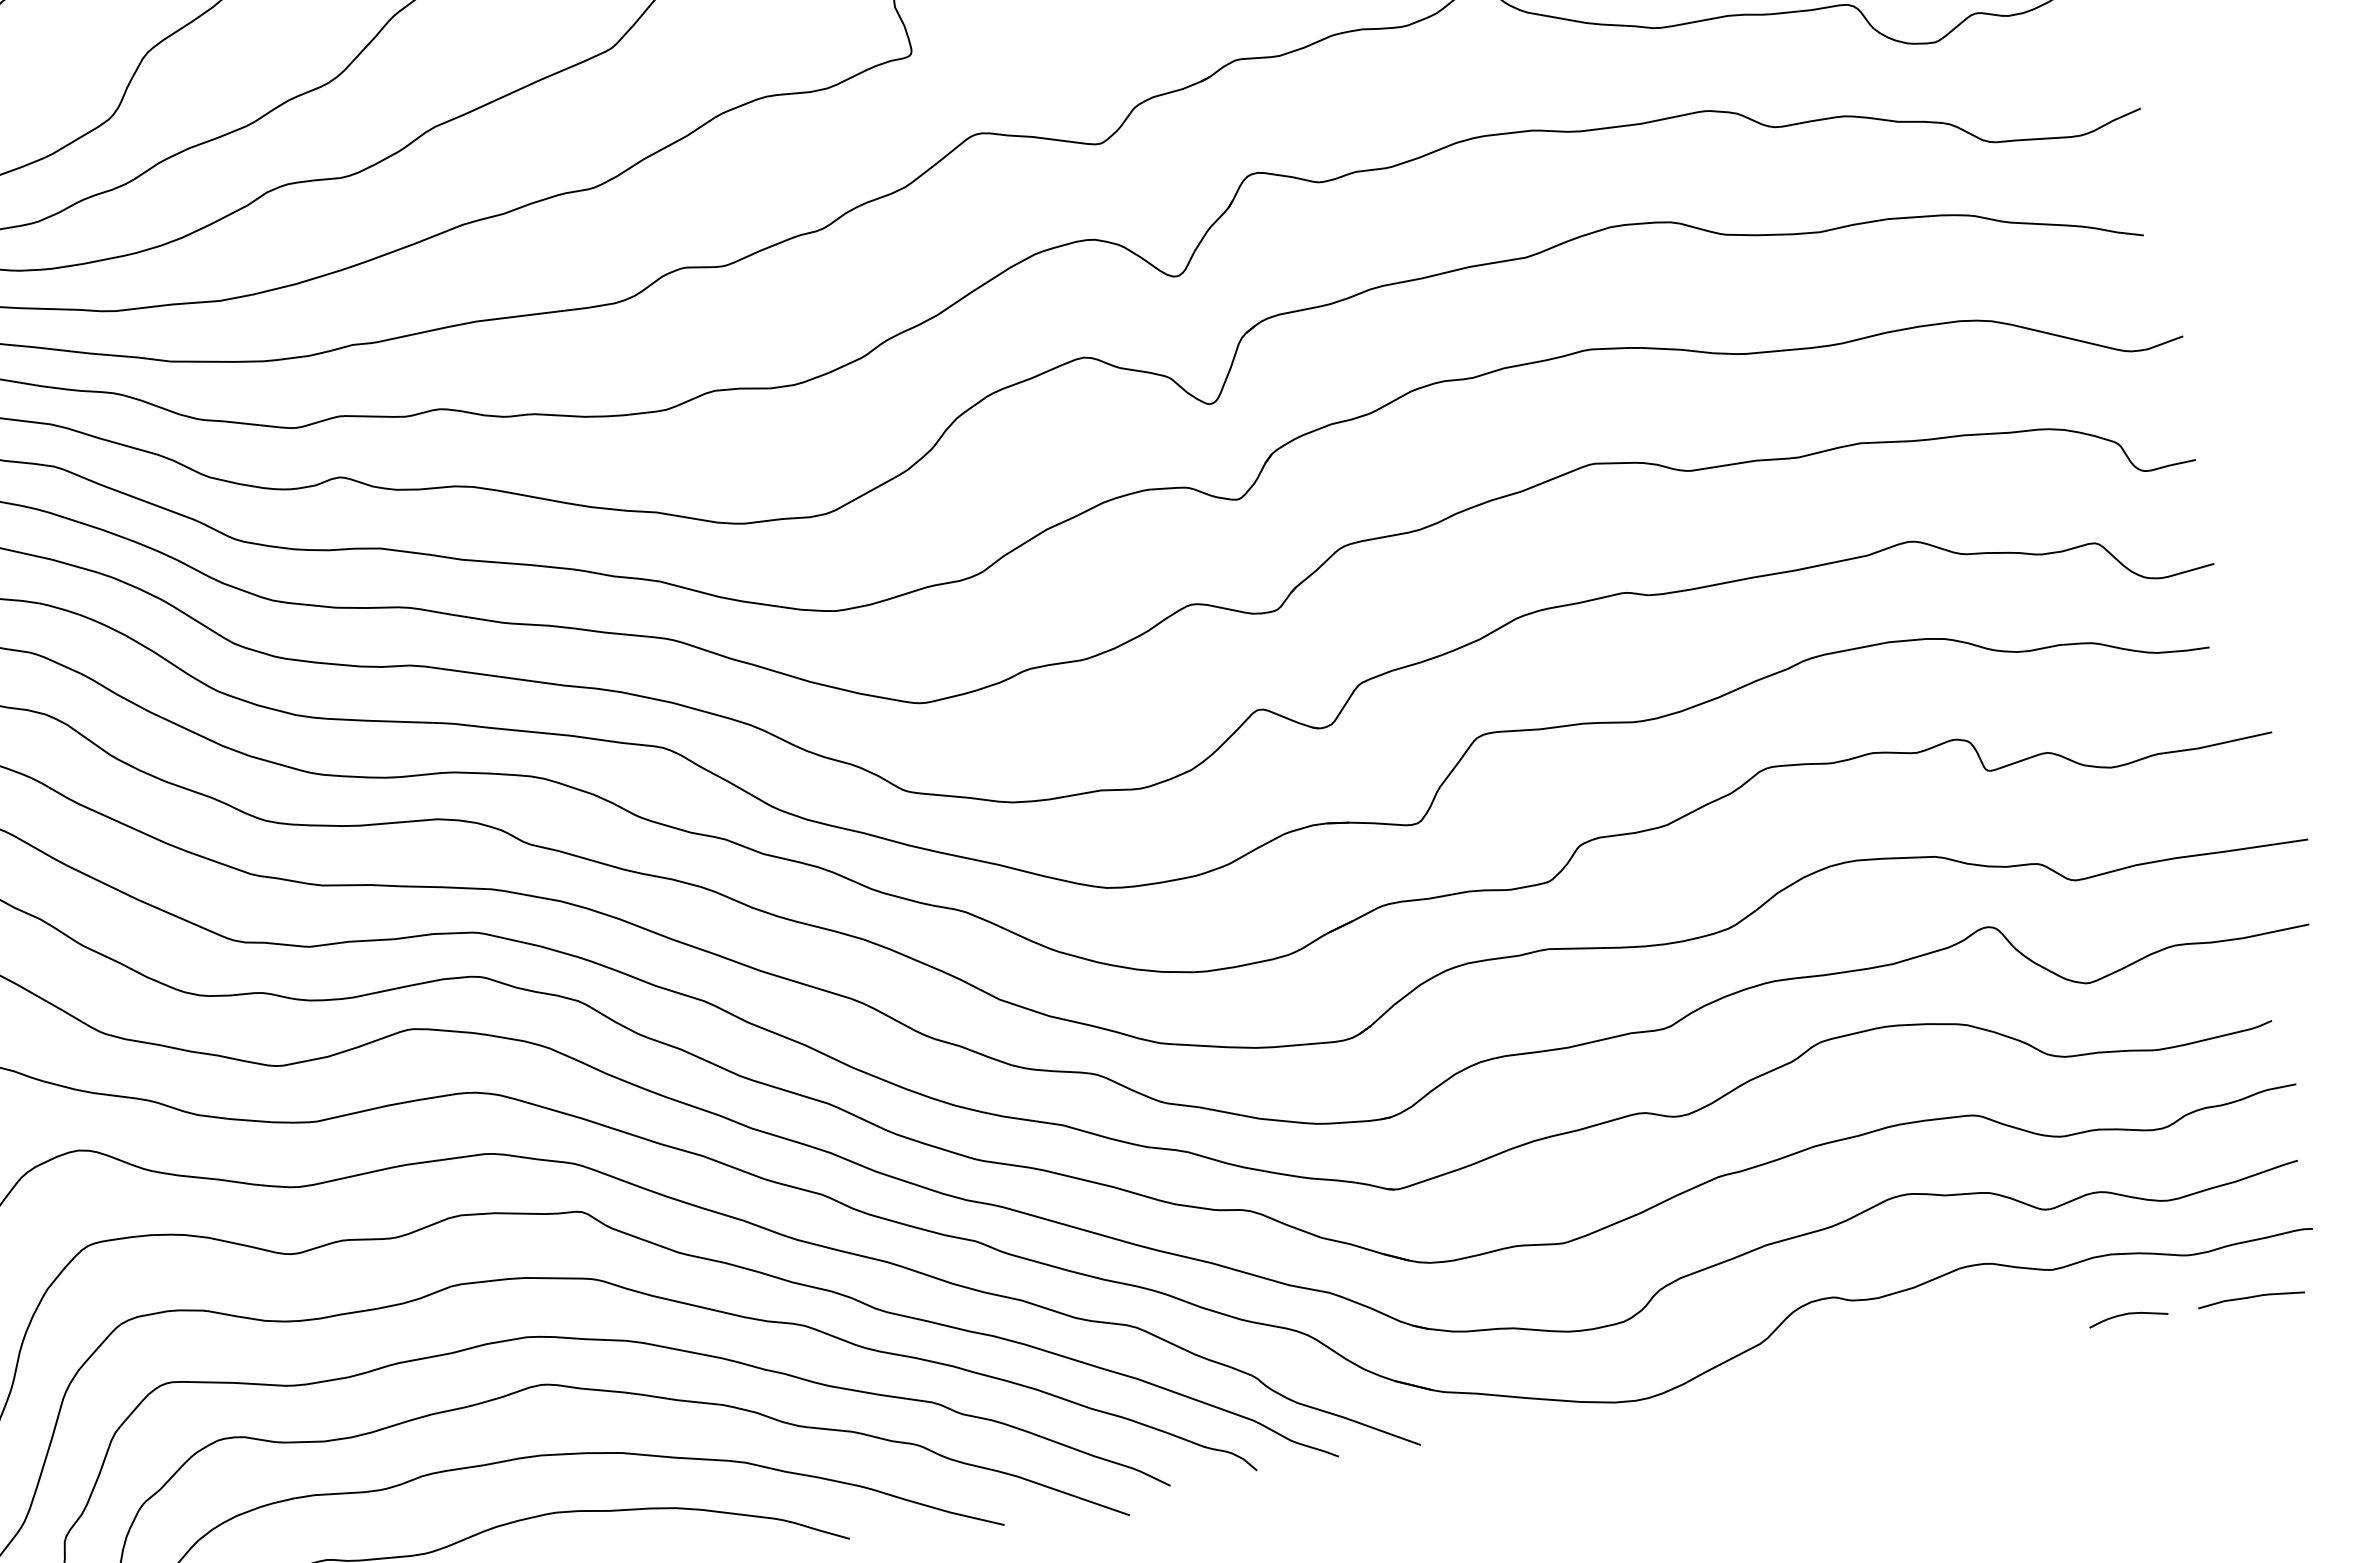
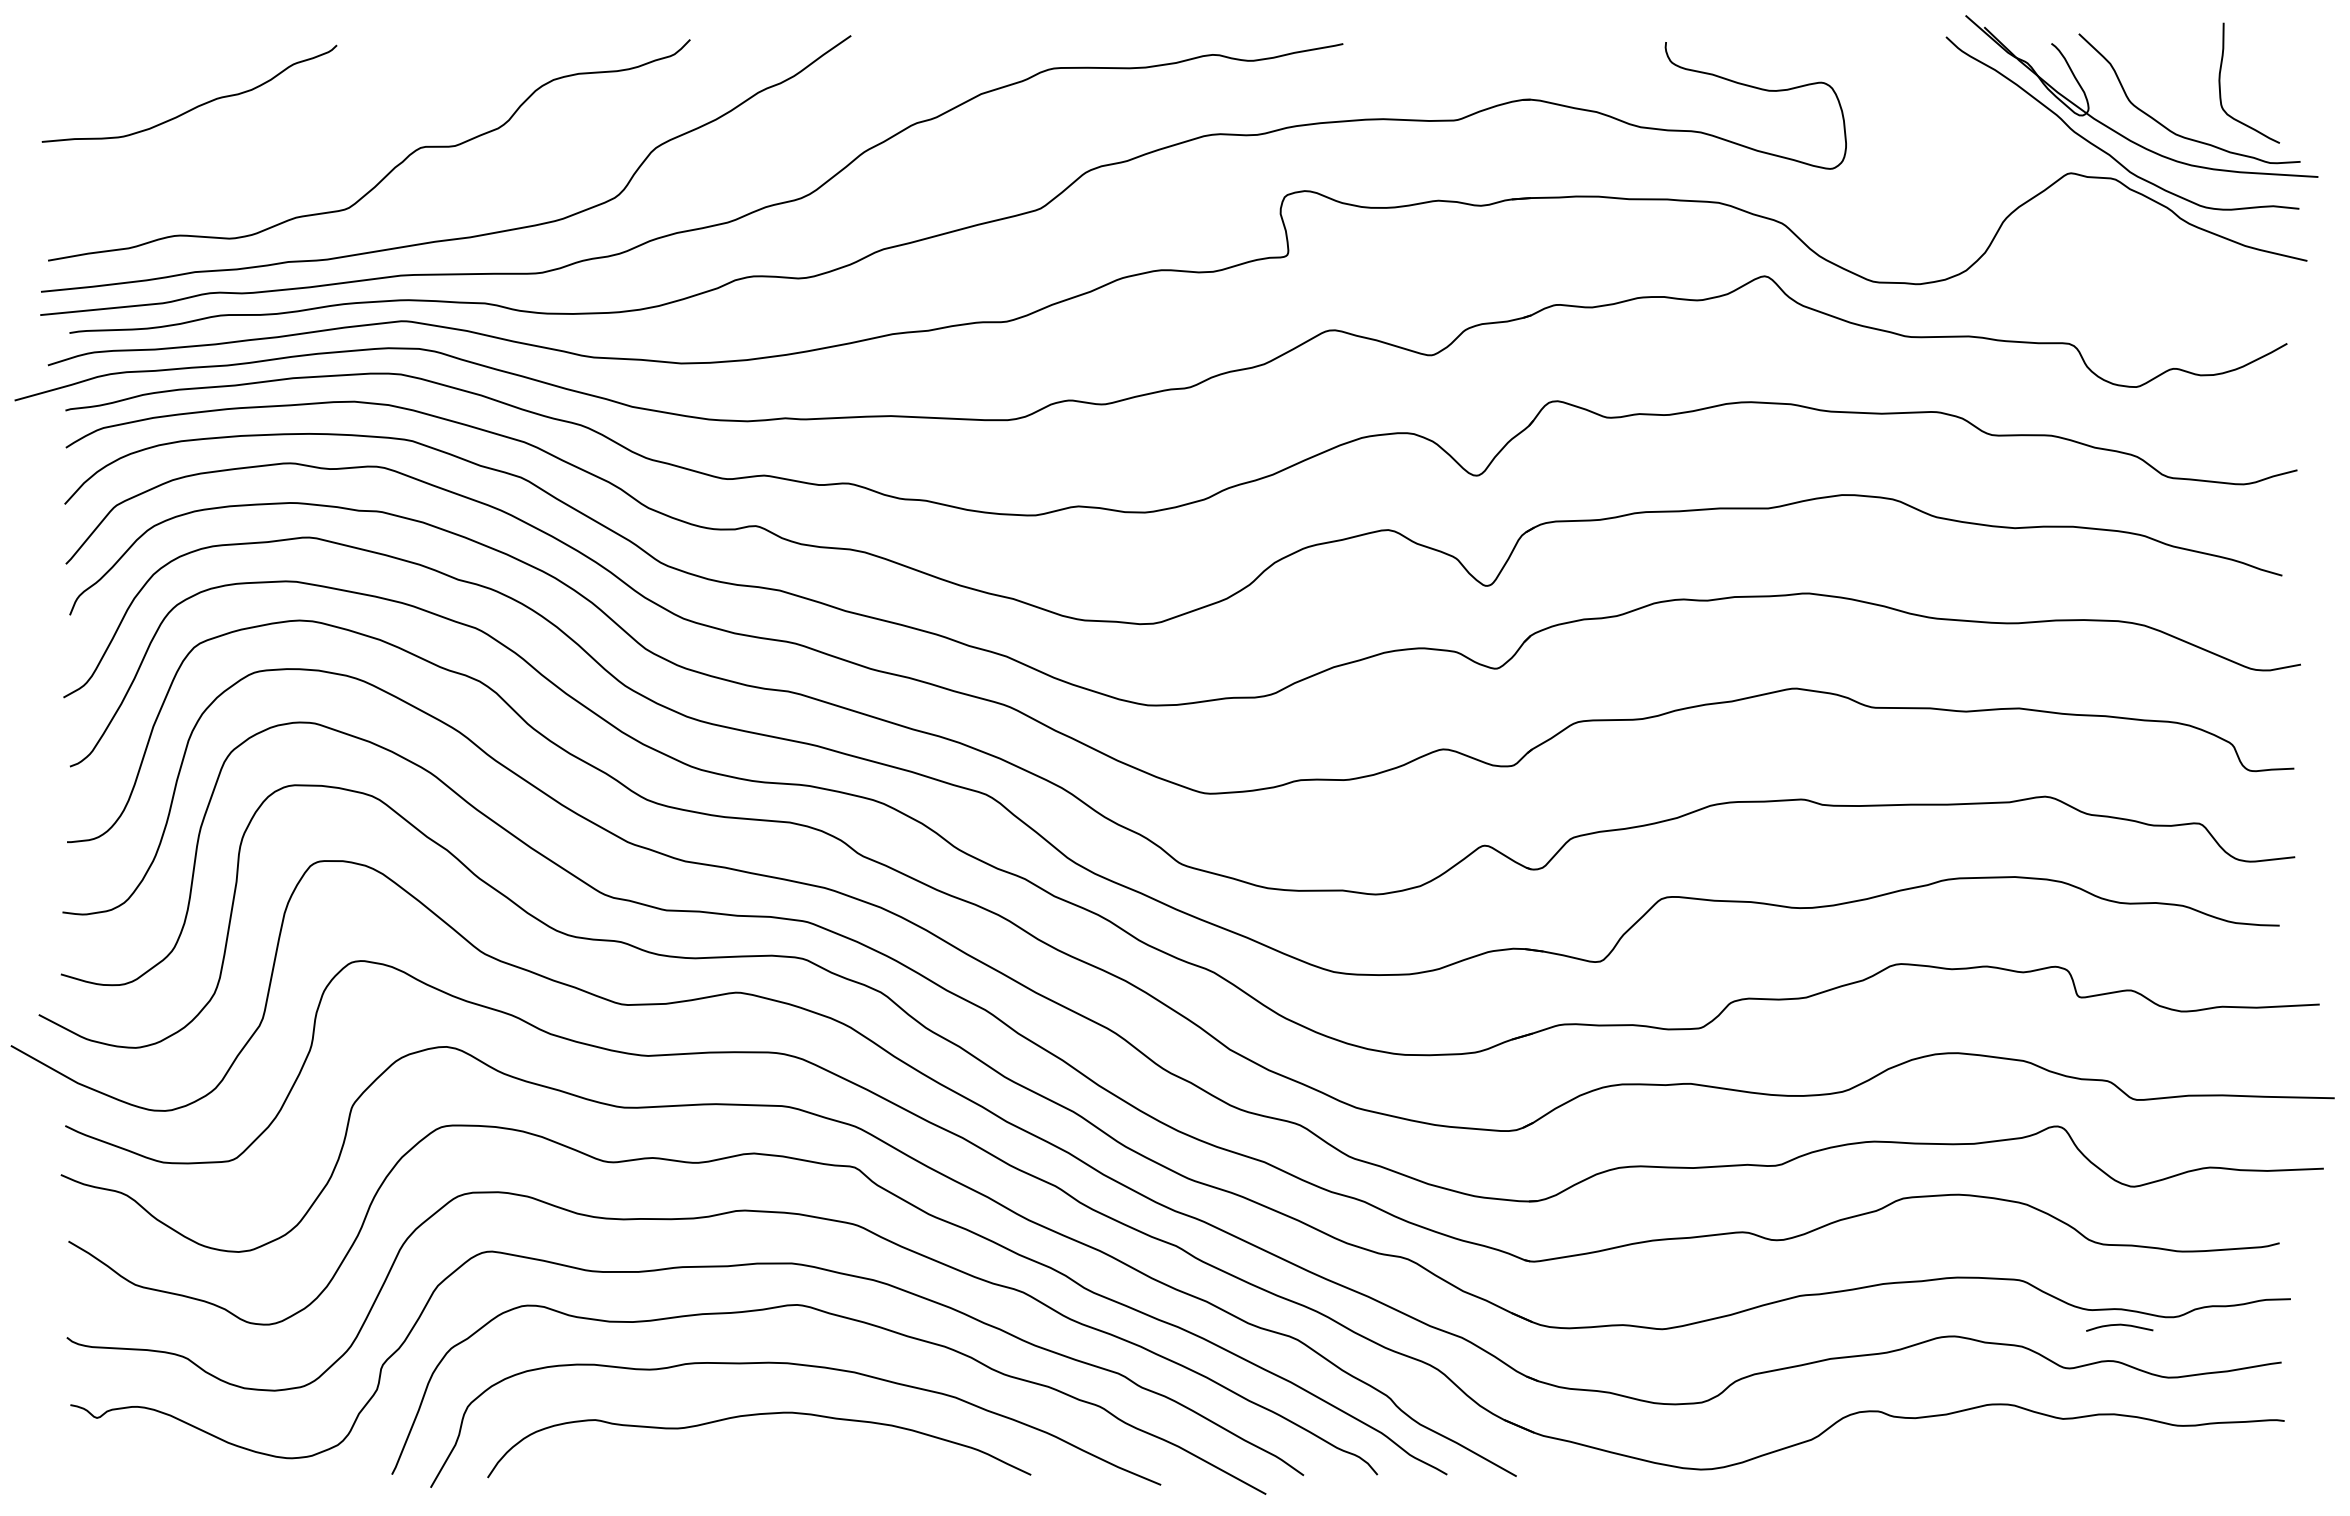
curve: (2250, 1297) -> (2223, 1469), removed
curve: (2127, 1314) -> (2119, 1325), moved

